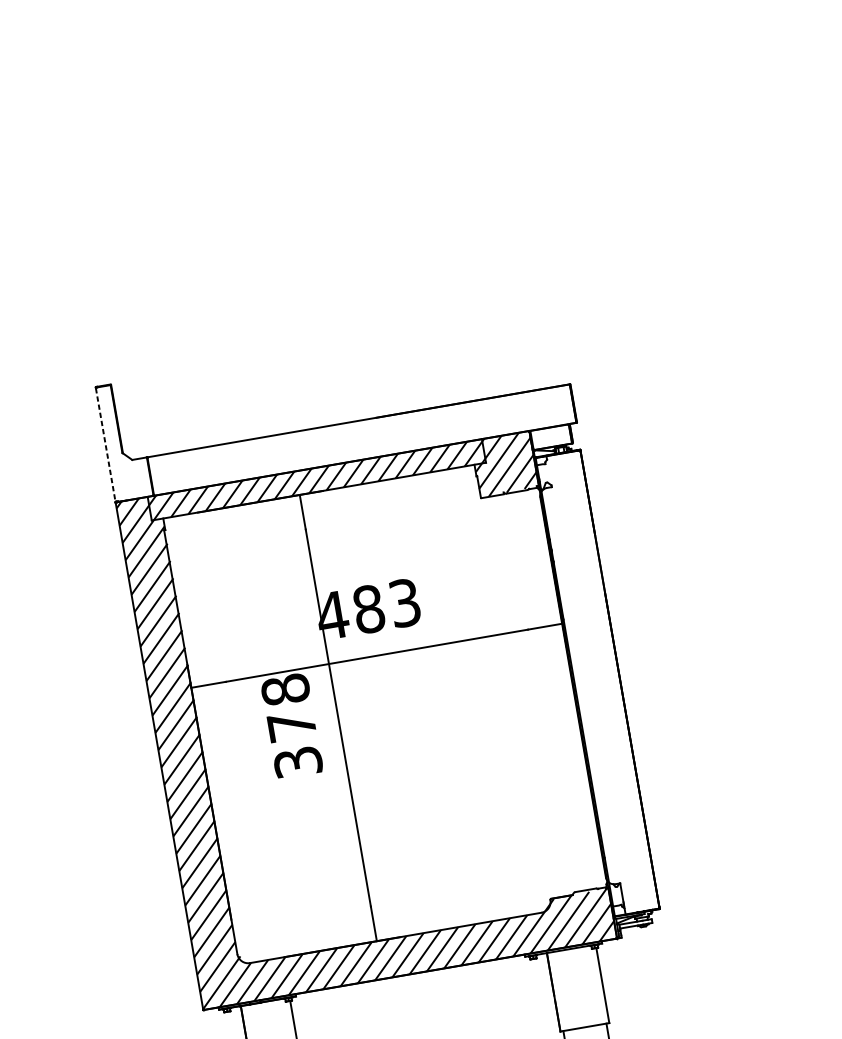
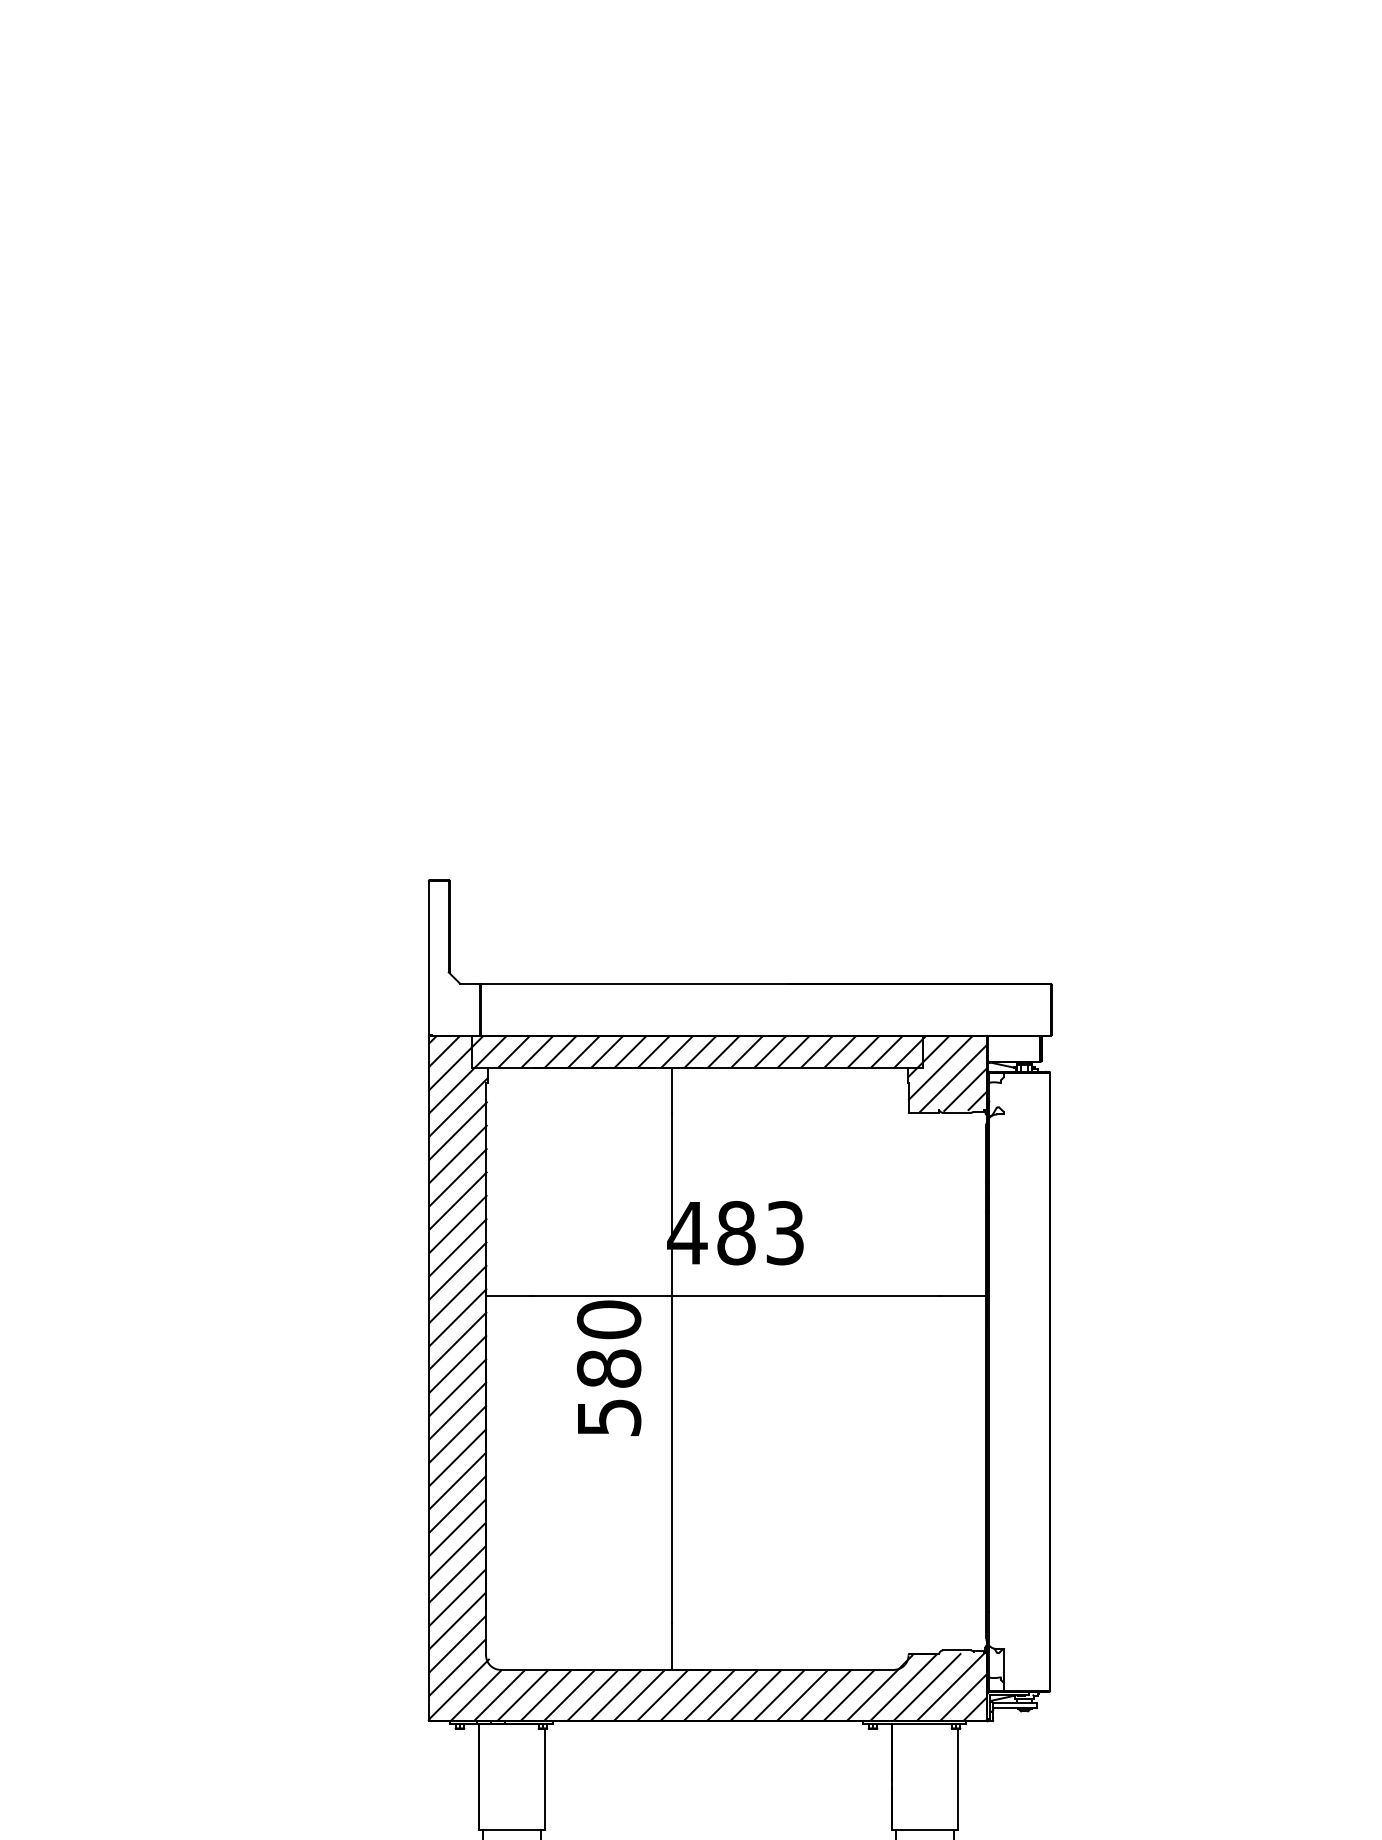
line: (105, 445) -> (428, 958), dashed -> solid
text: (291, 725) -> (608, 1367), 378 -> 580

